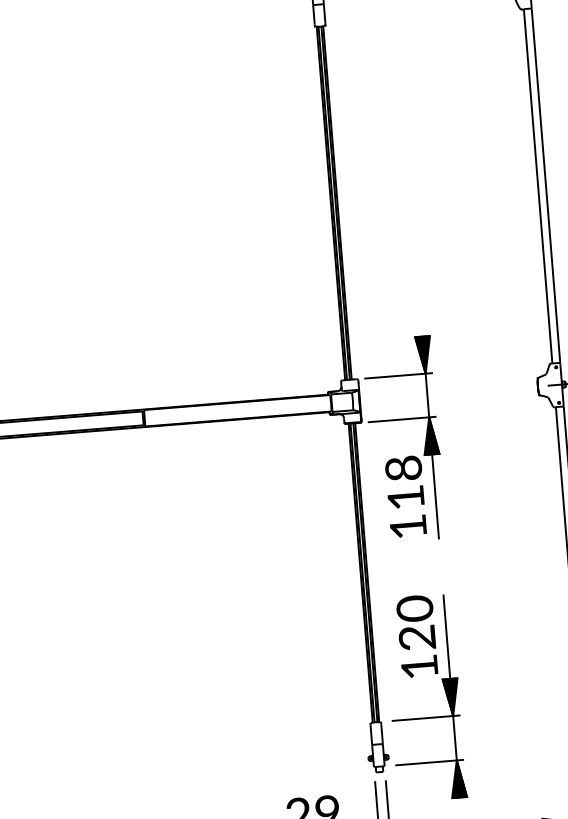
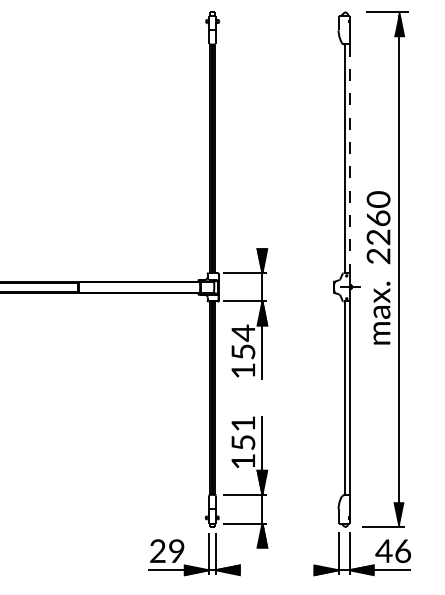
line: (545, 187) -> (349, 159), solid -> dashed
text: (404, 481) -> (243, 341), 118 -> 154
text: (416, 622) -> (243, 432), 120 -> 151

